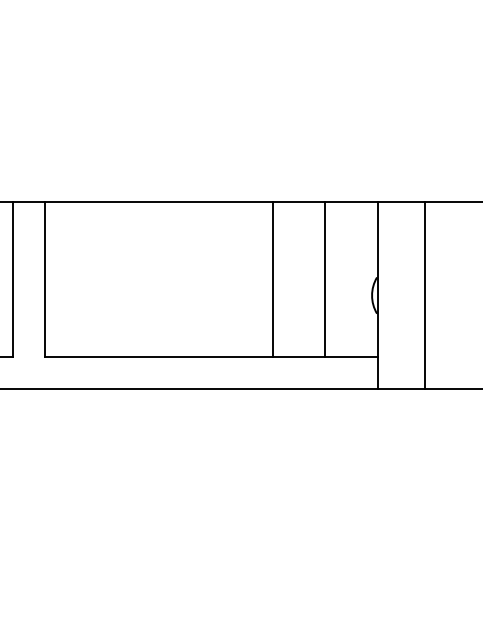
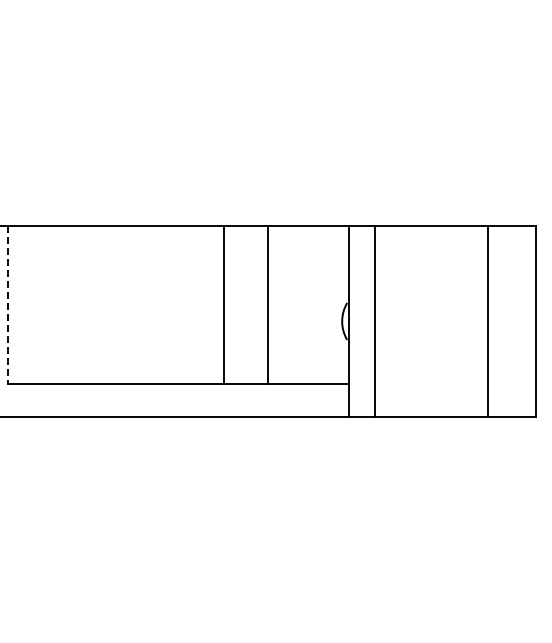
line: (273, 278) -> (224, 304), moved
line: (324, 278) -> (267, 304), moved
line: (45, 279) -> (8, 305), solid -> dashed
line: (425, 295) -> (375, 321), moved

